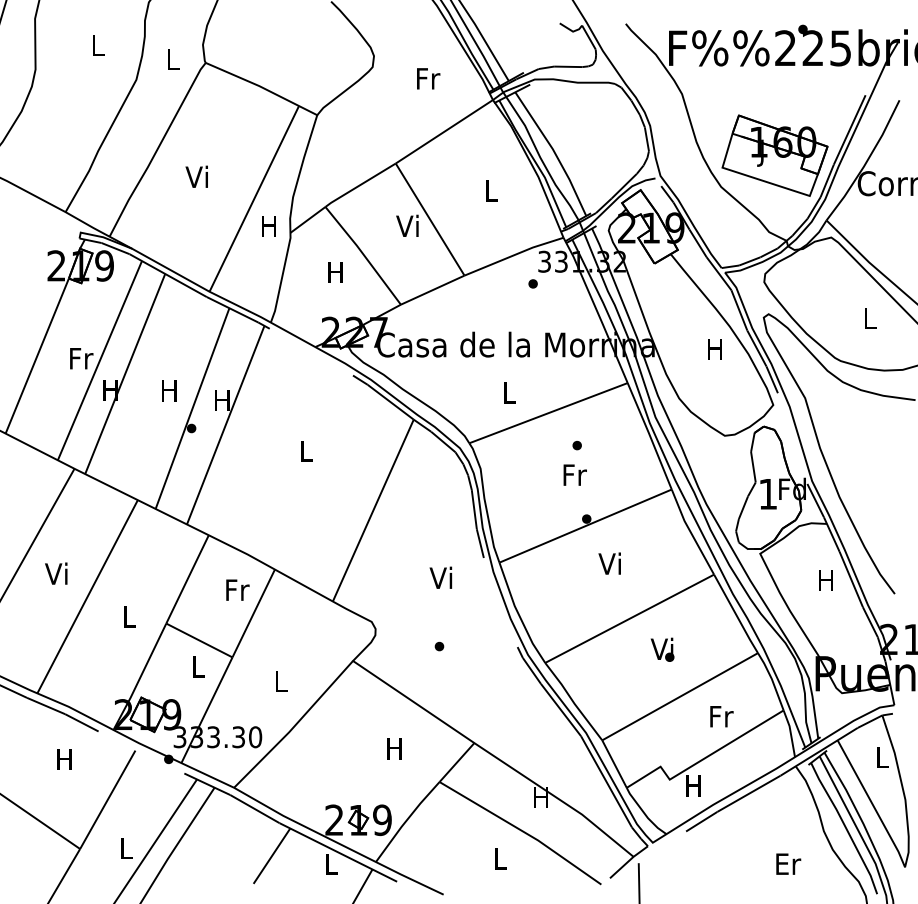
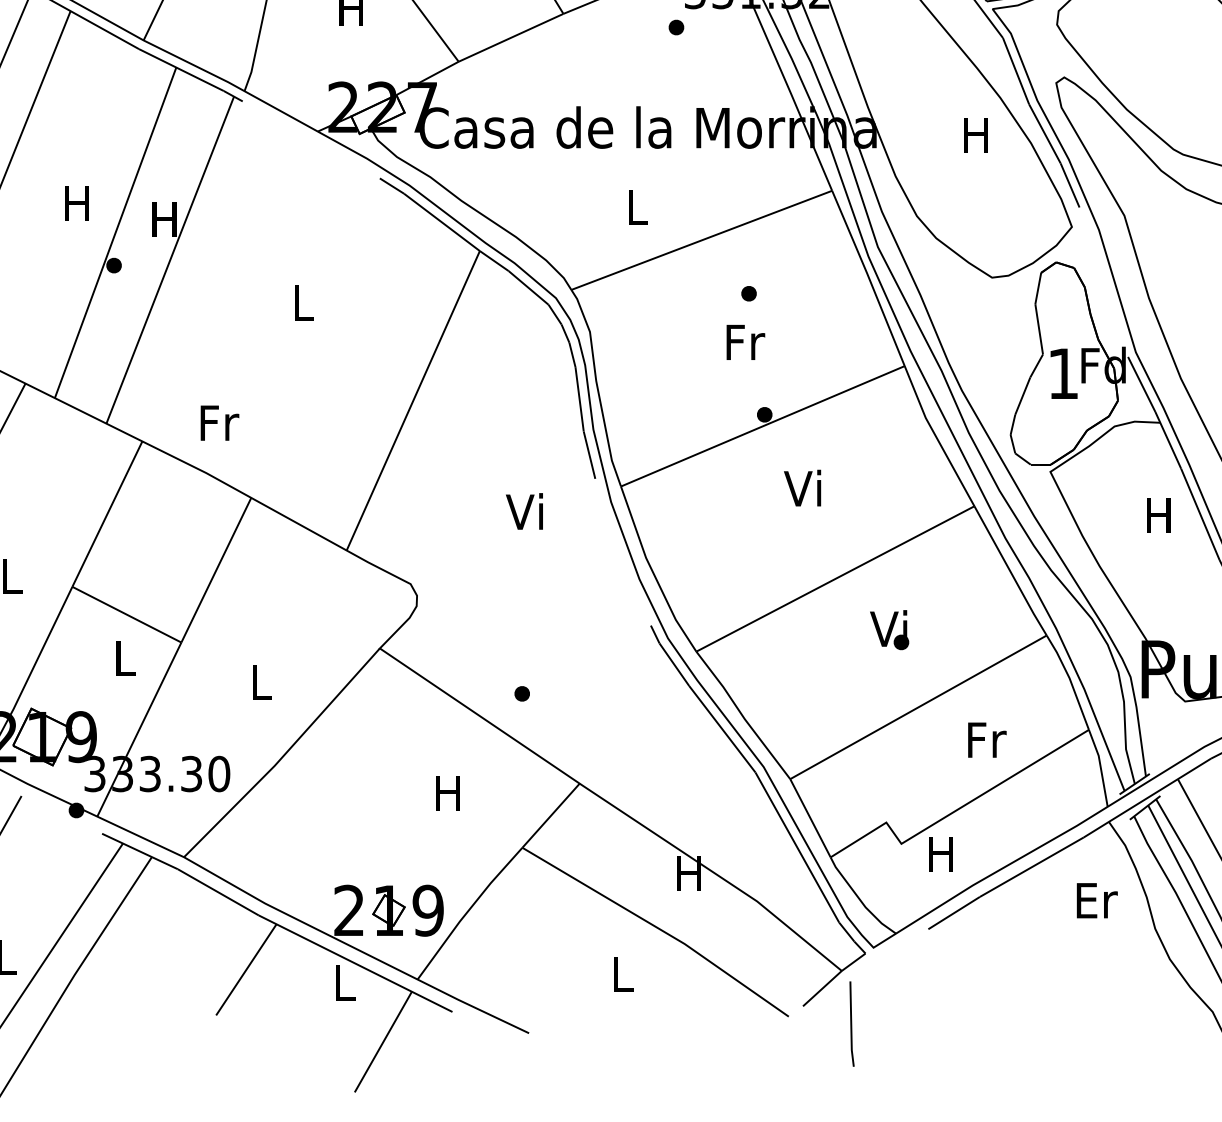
text: (237, 589) -> (219, 422), moved
part: (439, 646) -> (522, 693), moved
text: (788, 863) -> (1096, 899), moved

